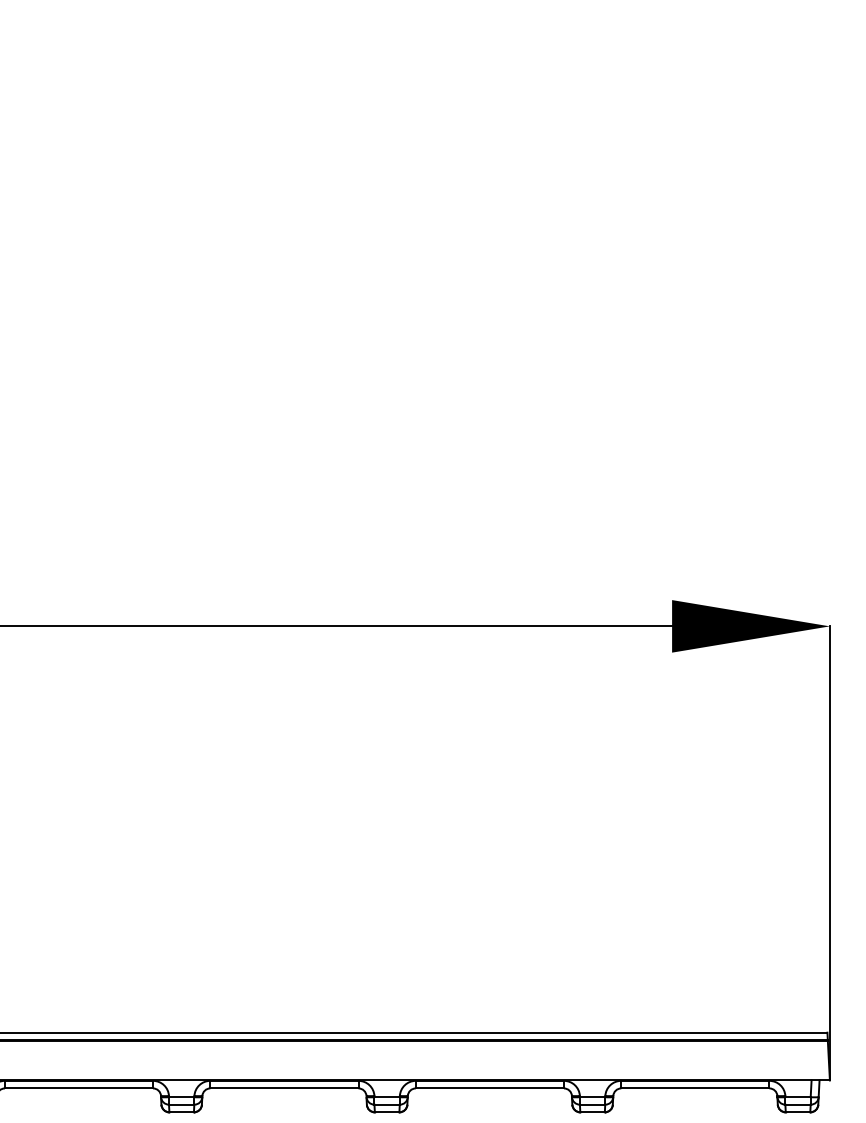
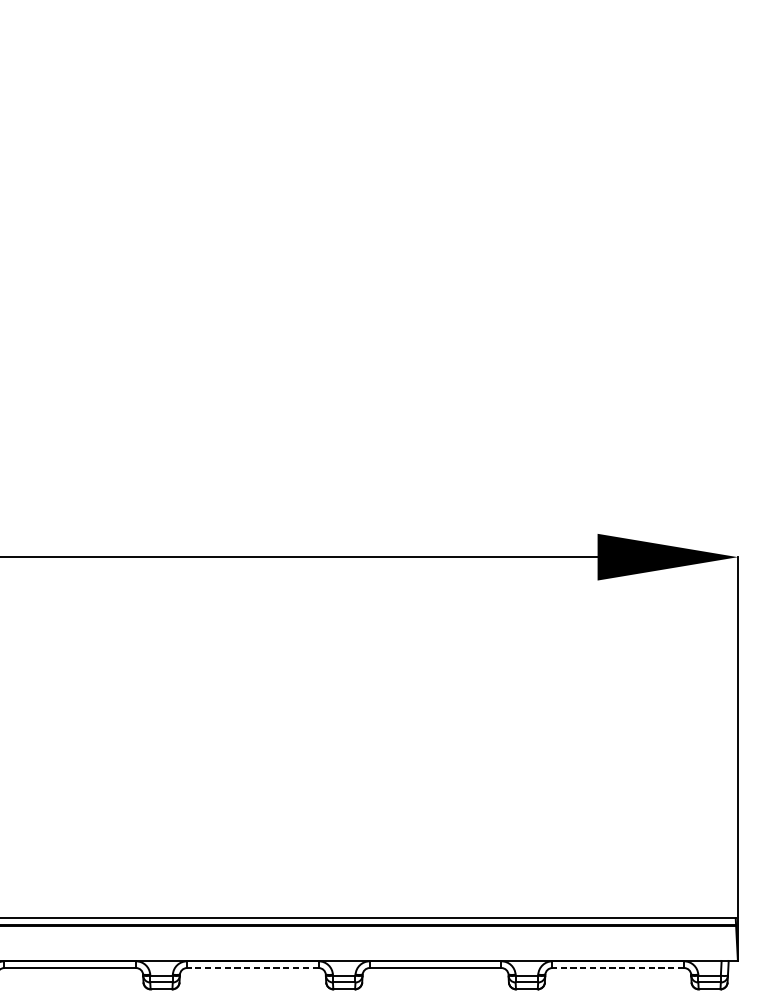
line: (283, 1088) -> (252, 968), solid -> dashed
line: (694, 1088) -> (617, 968), solid -> dashed

